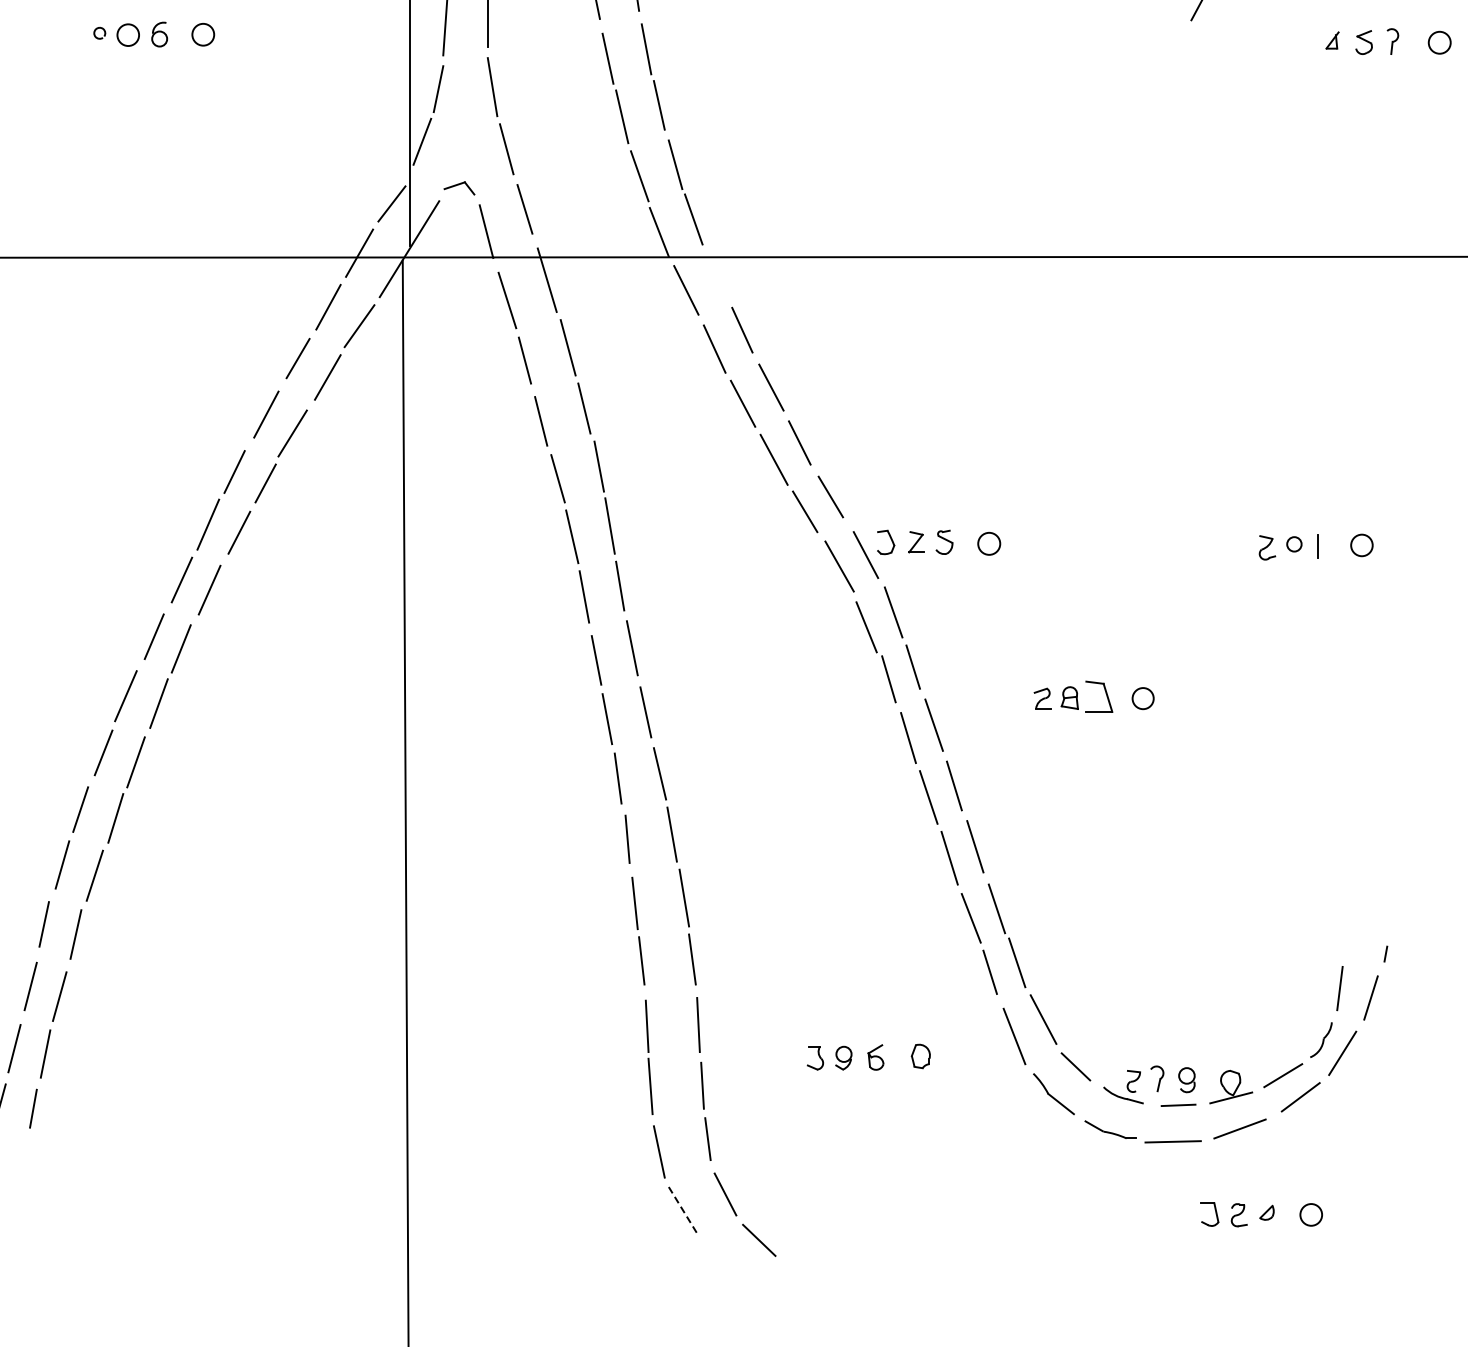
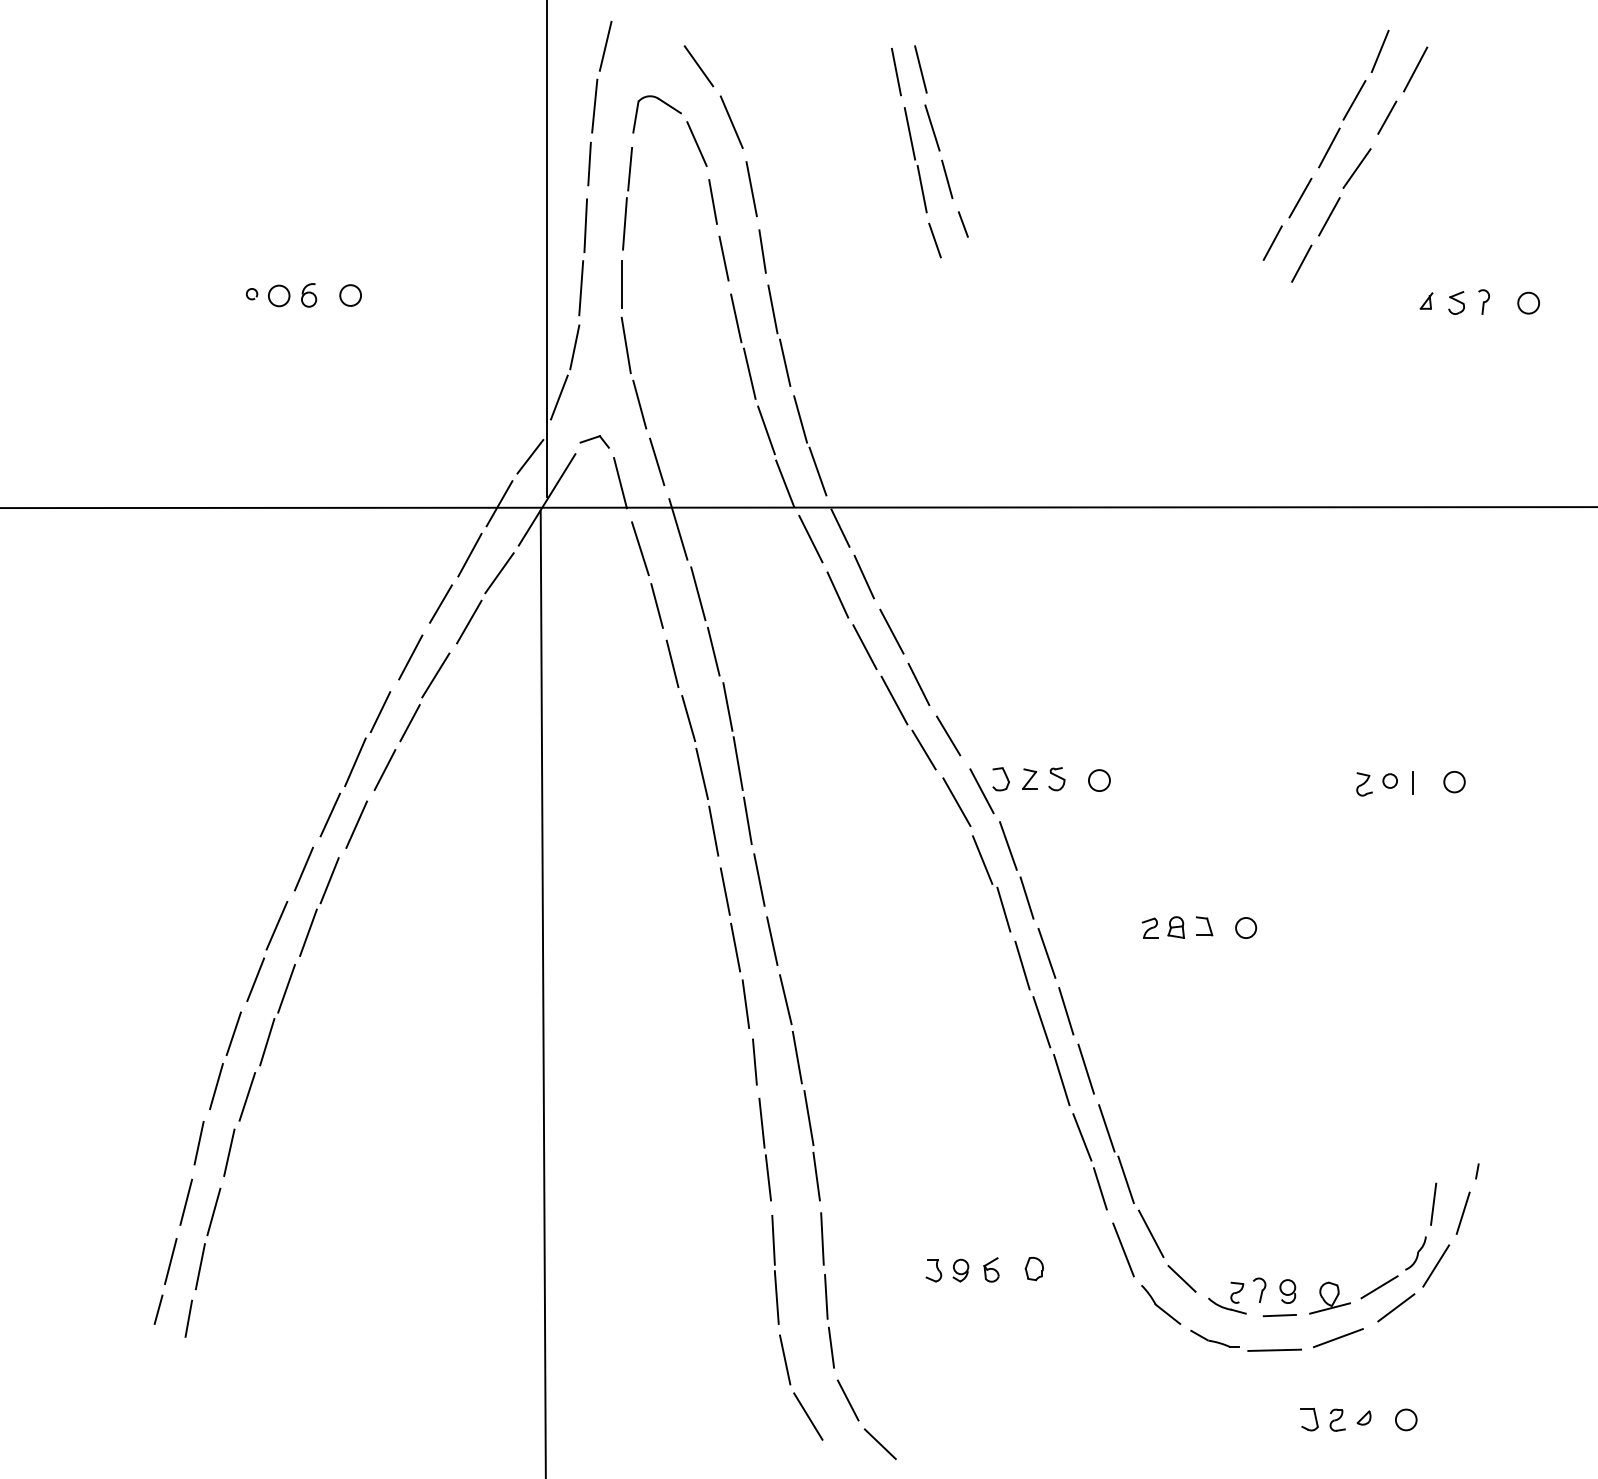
line: (717, 278) -> (840, 527), added
part: (1099, 696) -> (1204, 926), size x0.62
line: (683, 1212) -> (808, 1417), dashed -> solid

